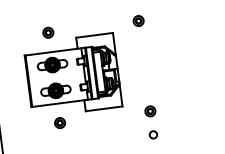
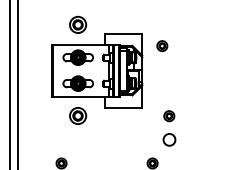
part: (138, 21) -> (162, 46), moved
part: (48, 33) -> (78, 25), size x1.6
part: (60, 123) -> (78, 116), size x1.6
circle: (152, 134) -> (168, 139), size x1.6

